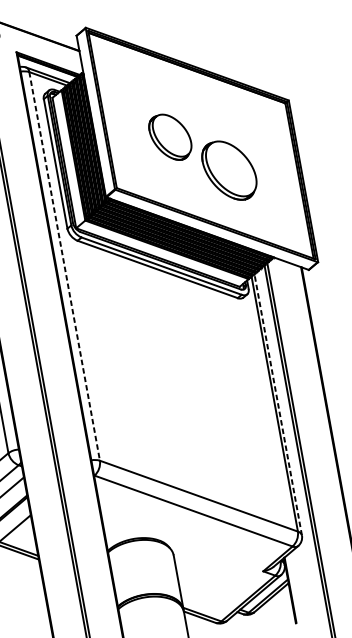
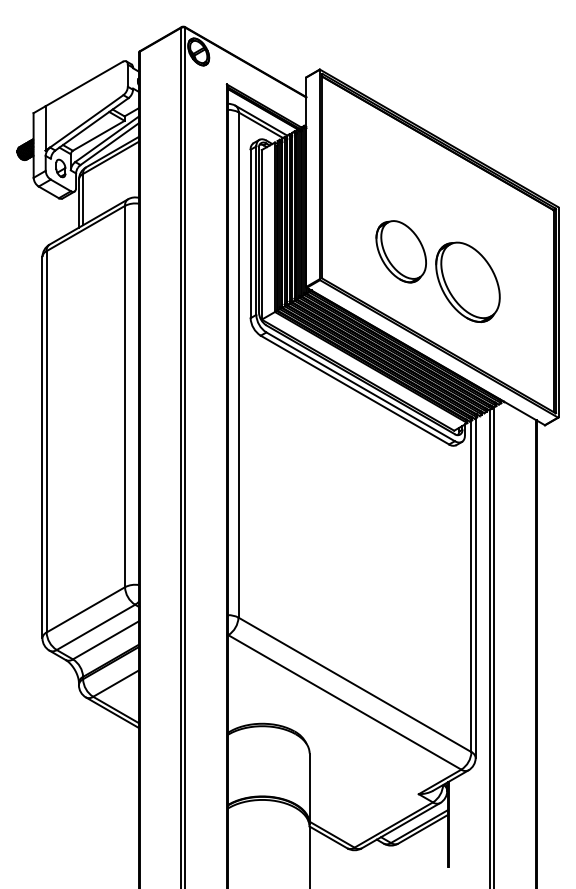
part: (169, 137) -> (400, 251), moved
line: (64, 266) -> (238, 364), dashed -> solid
line: (278, 405) -> (475, 588), dashed -> solid

